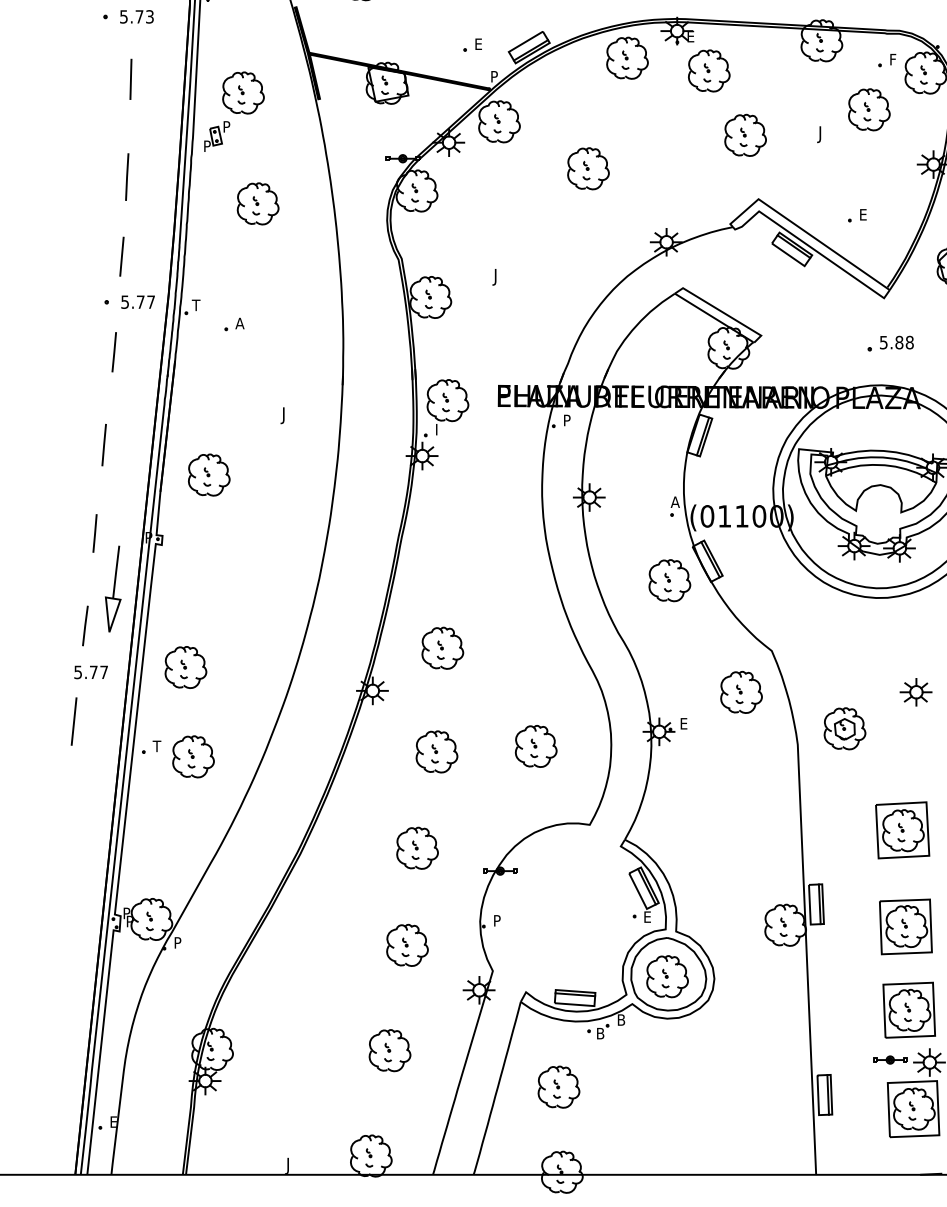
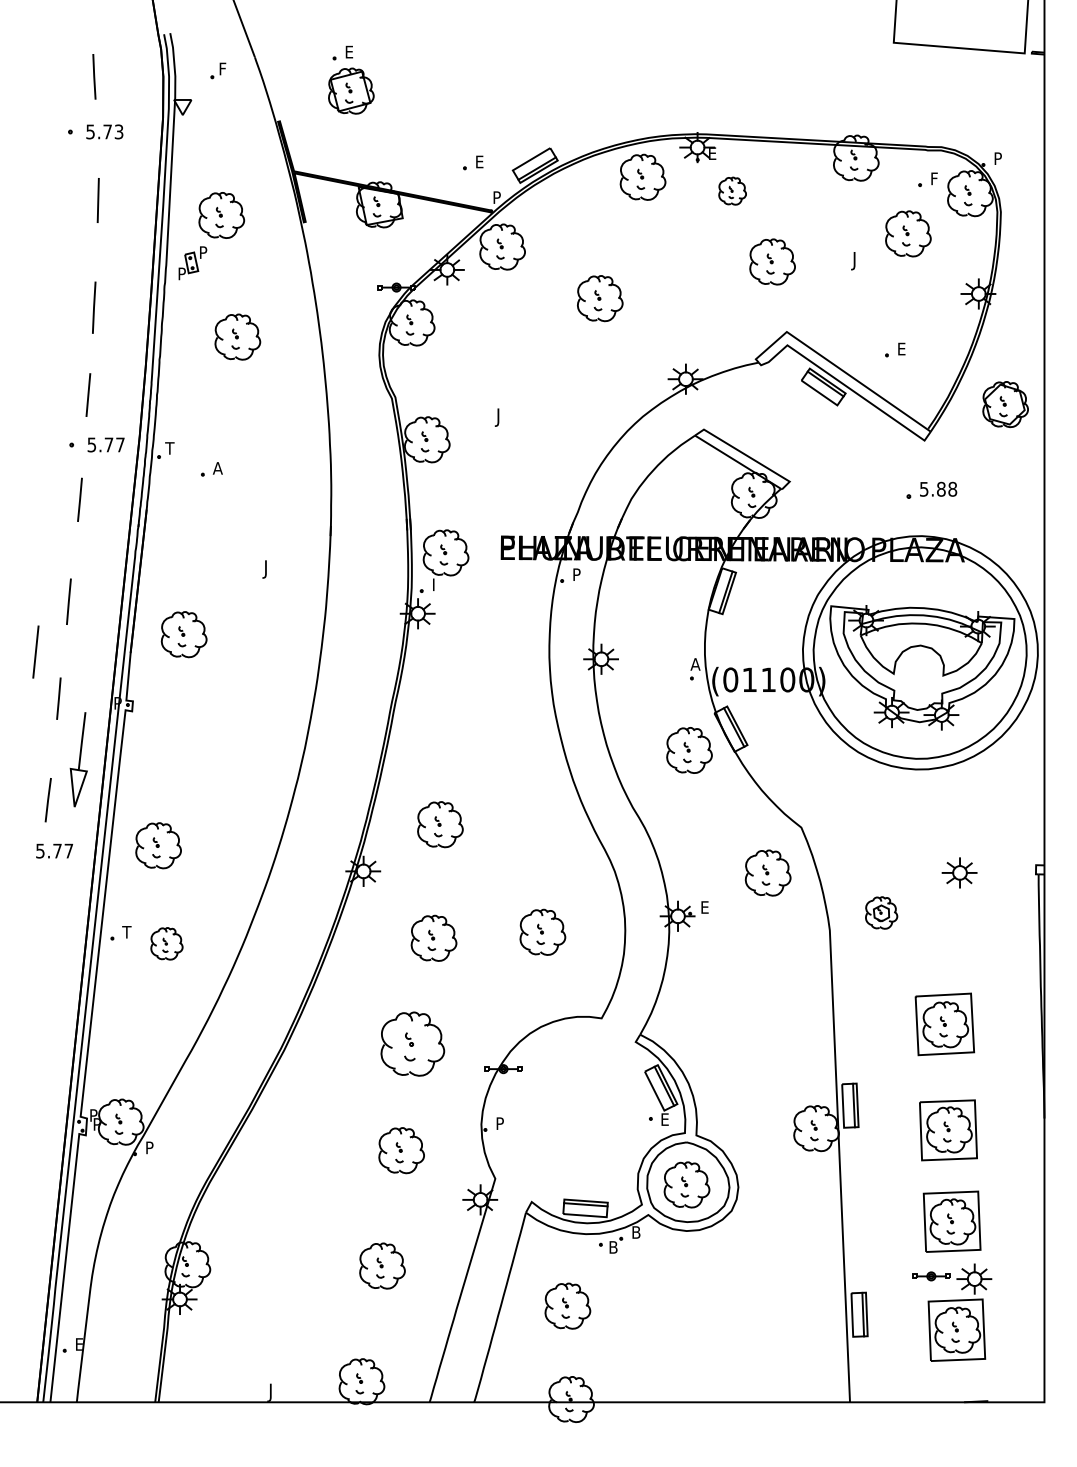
part: (709, 70) -> (732, 190), size x0.6
line: (73, 721) -> (35, 651), moved
part: (844, 728) -> (881, 912), size x0.7
part: (193, 756) -> (166, 943), size x0.7
part: (417, 847) -> (412, 1043), size x1.4

